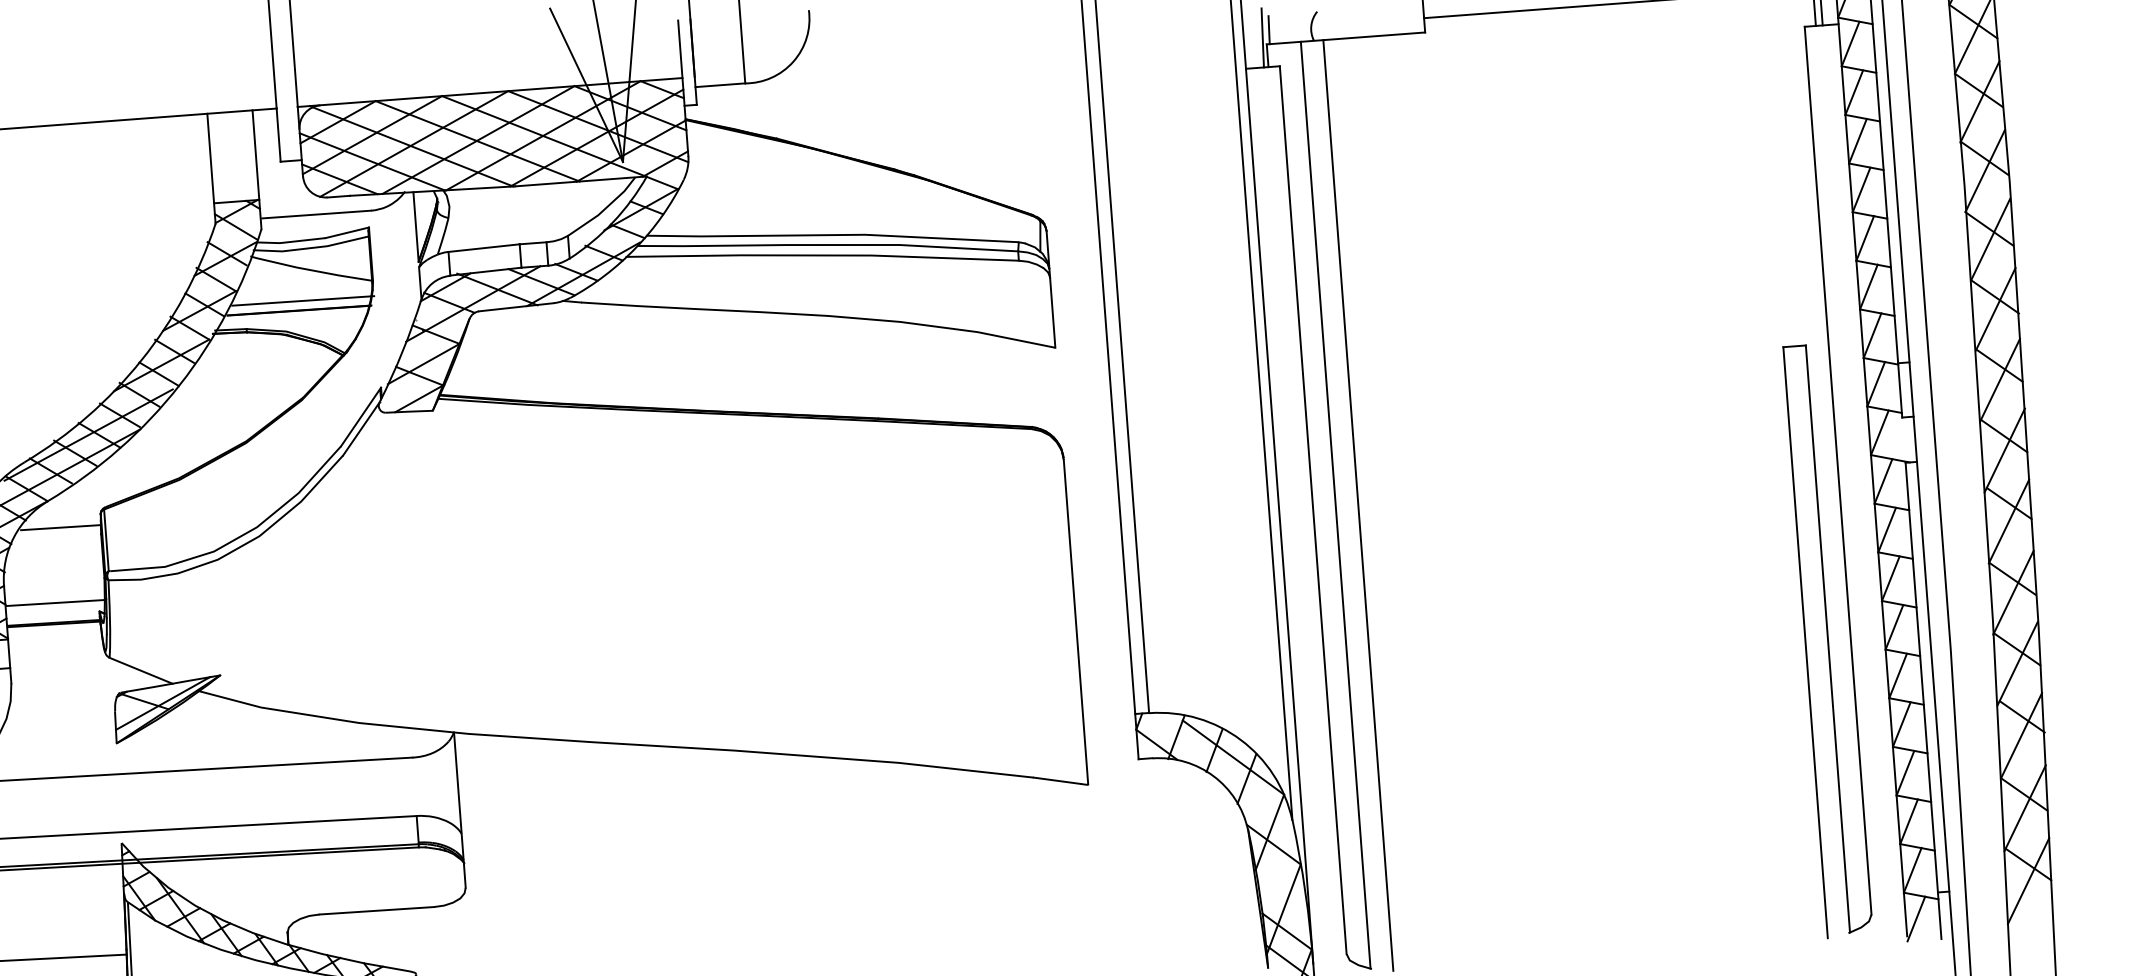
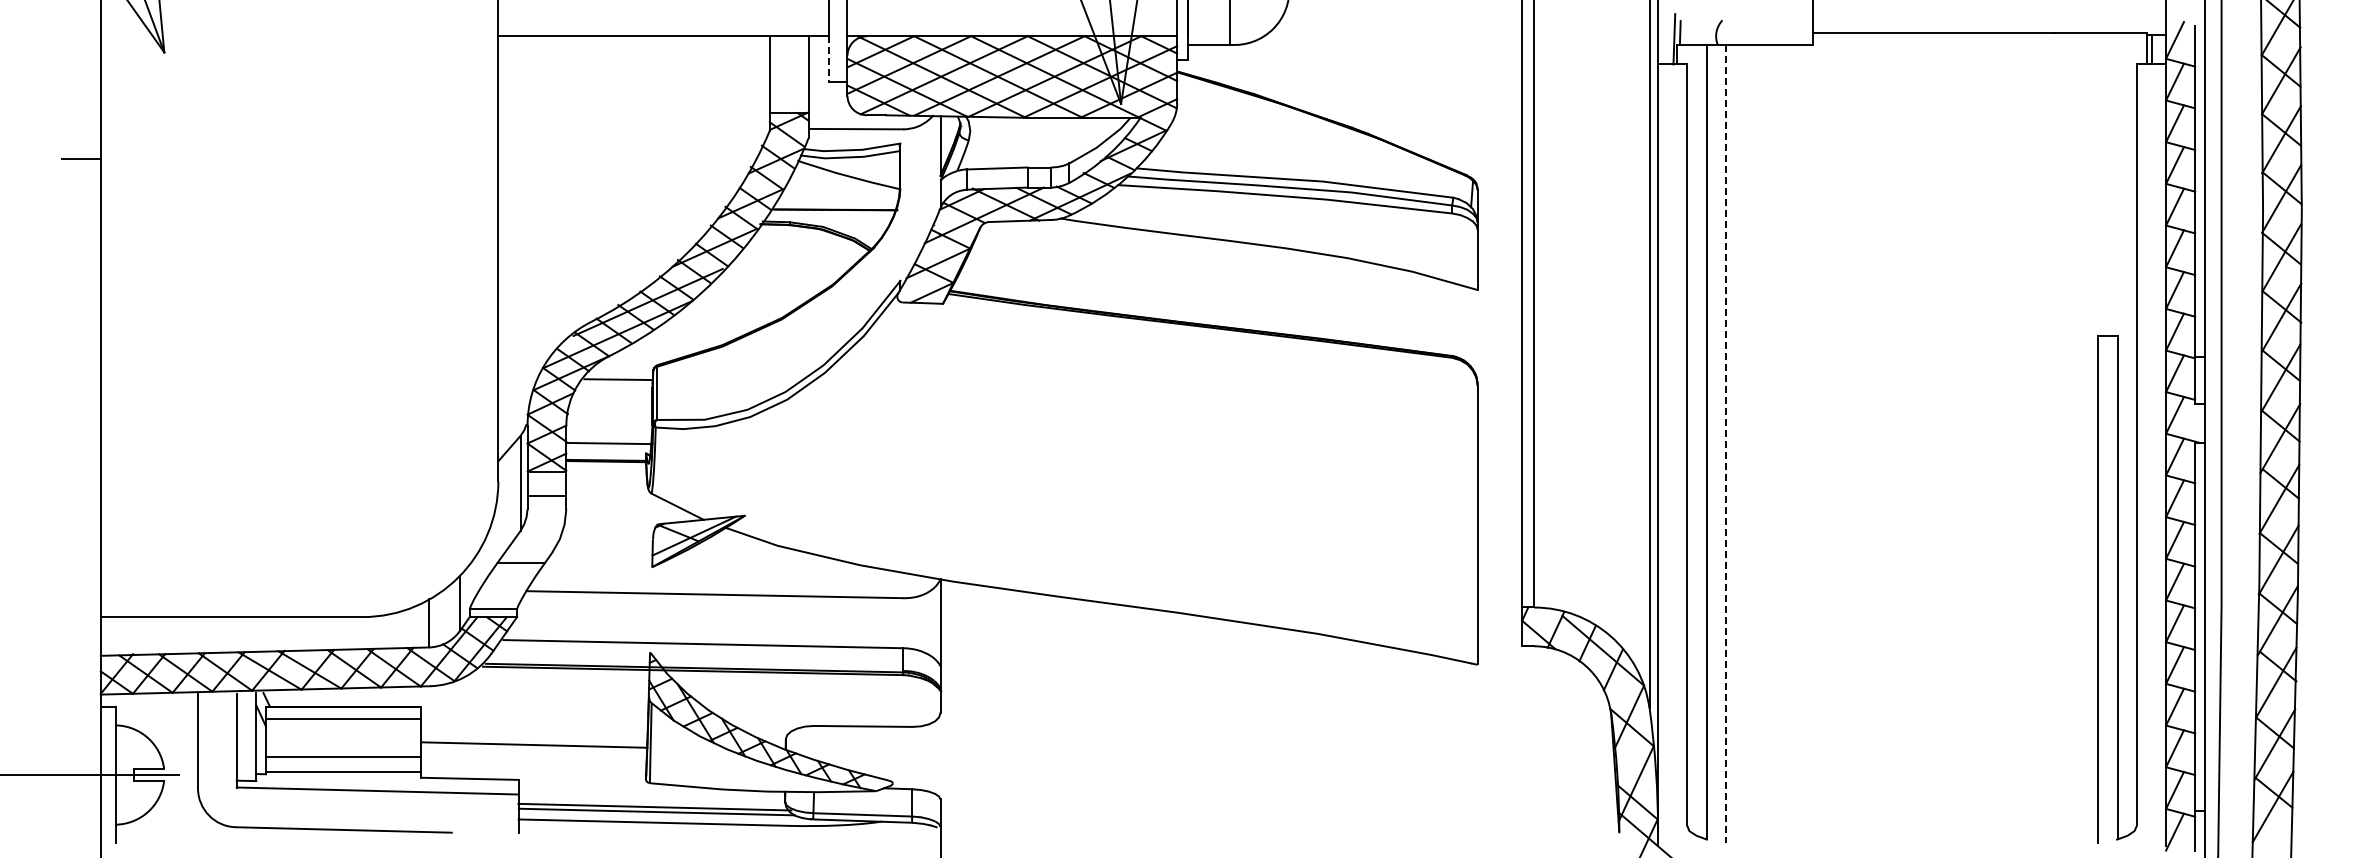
line: (278, 135) -> (829, 59), solid -> dashed
line: (303, 300) -> (839, 201), removed
line: (1357, 505) -> (1725, 443), solid -> dashed

